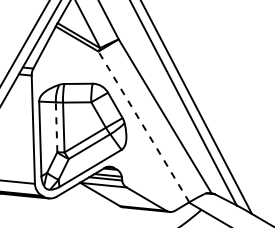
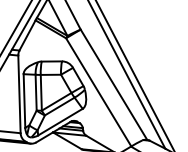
line: (143, 126) -> (98, 92), dashed -> solid
line: (56, 127) -> (36, 92), dashed -> solid

